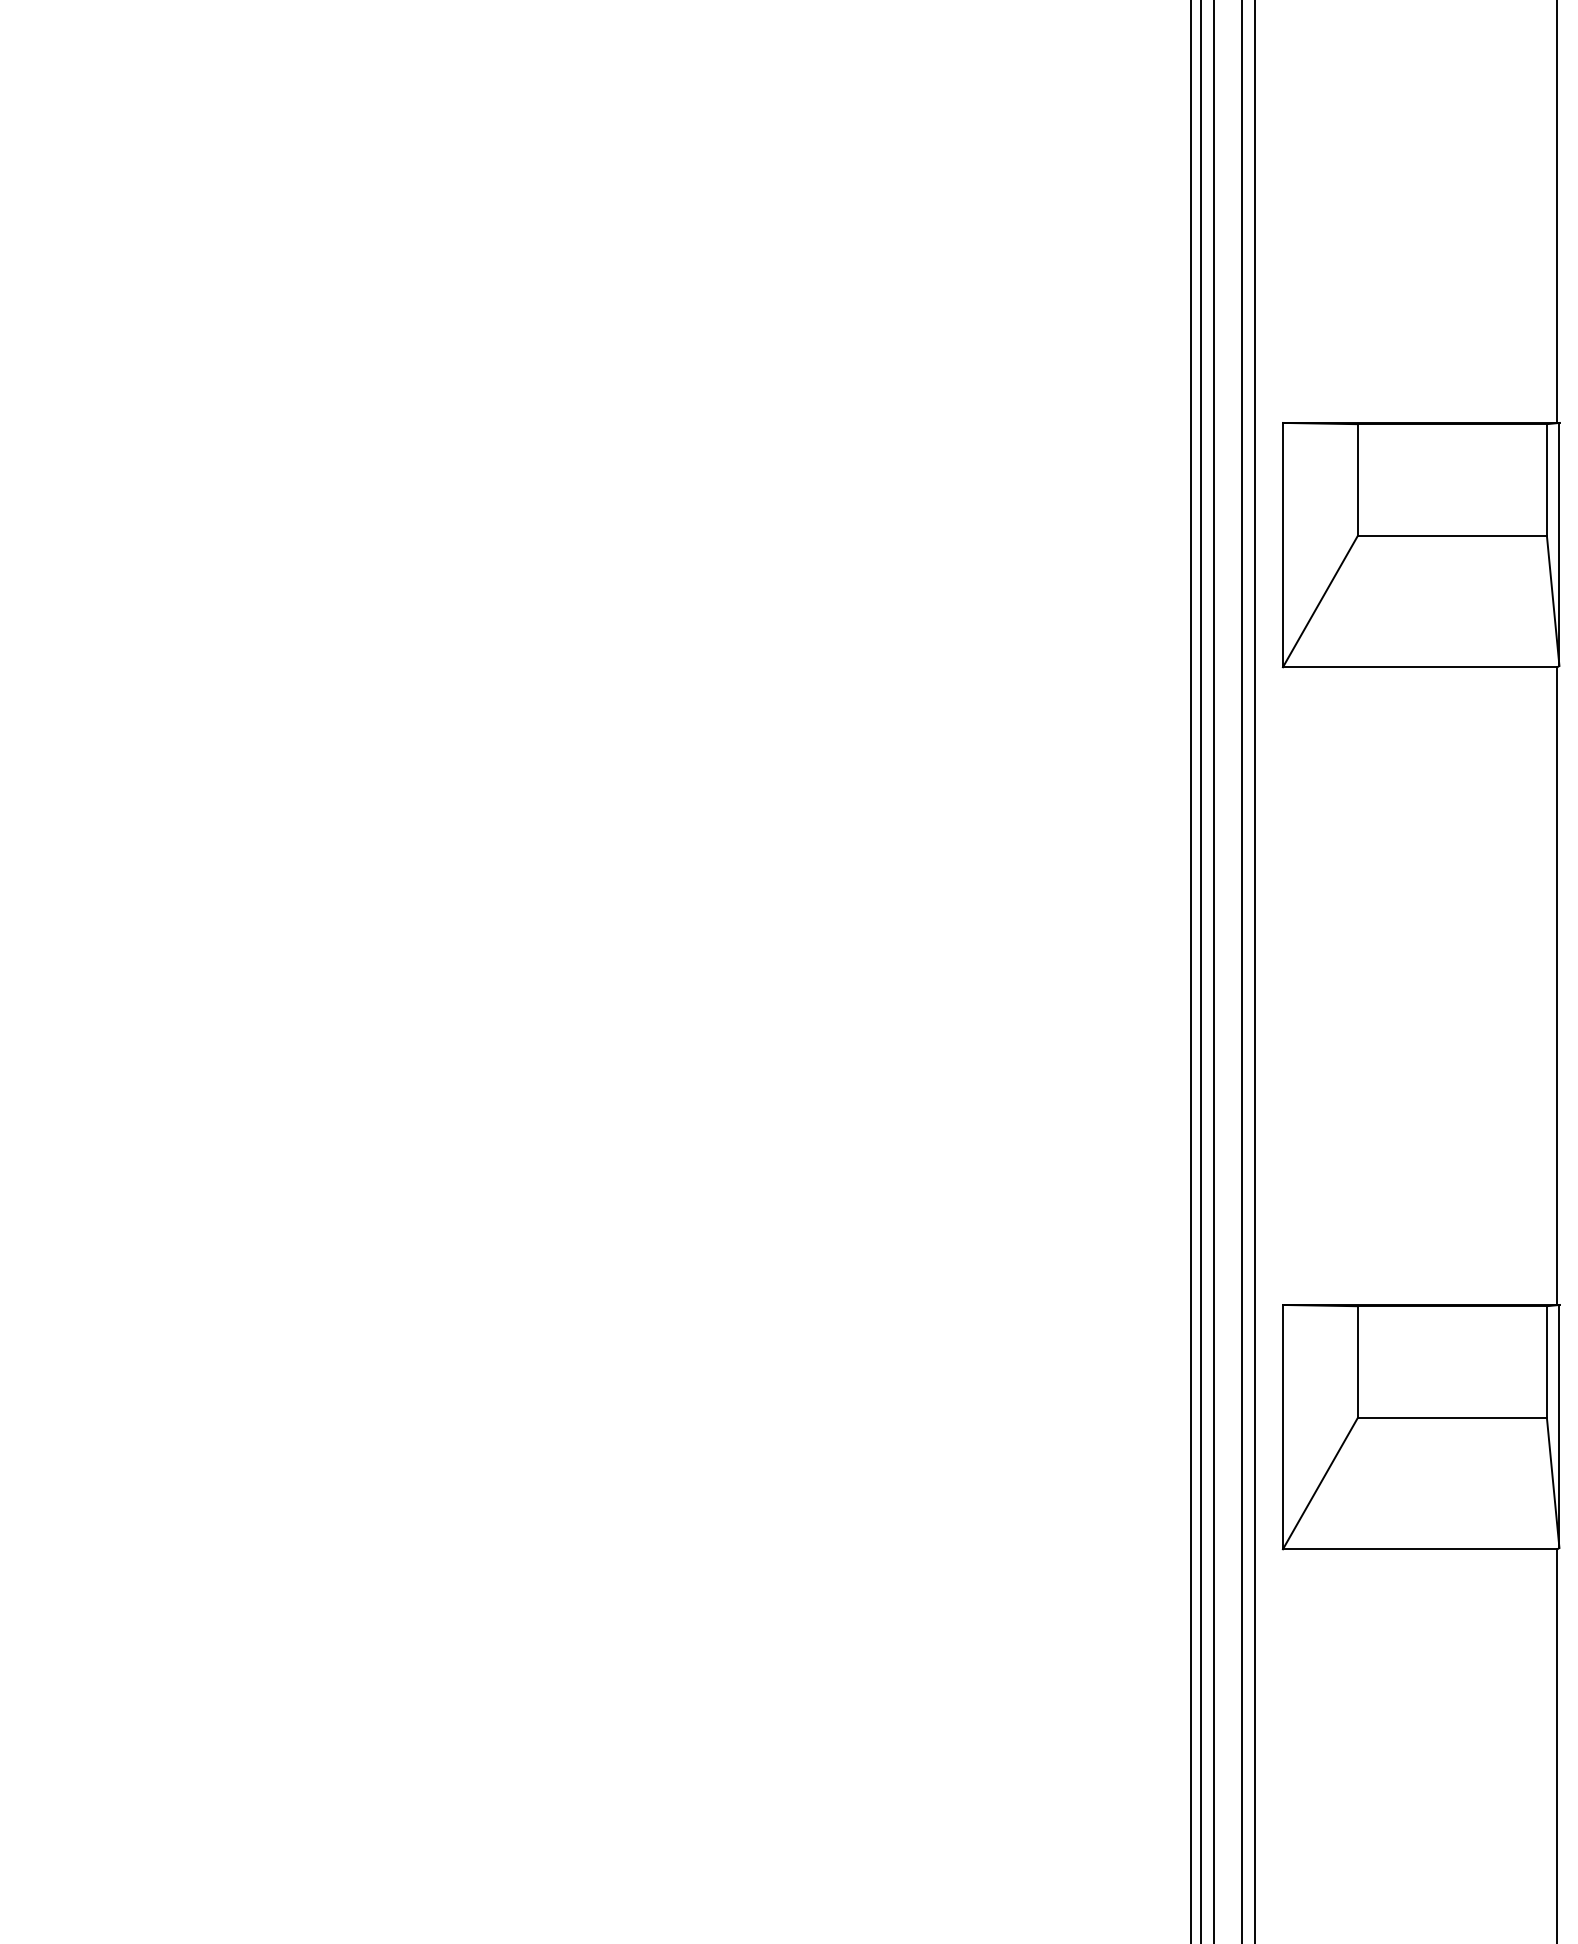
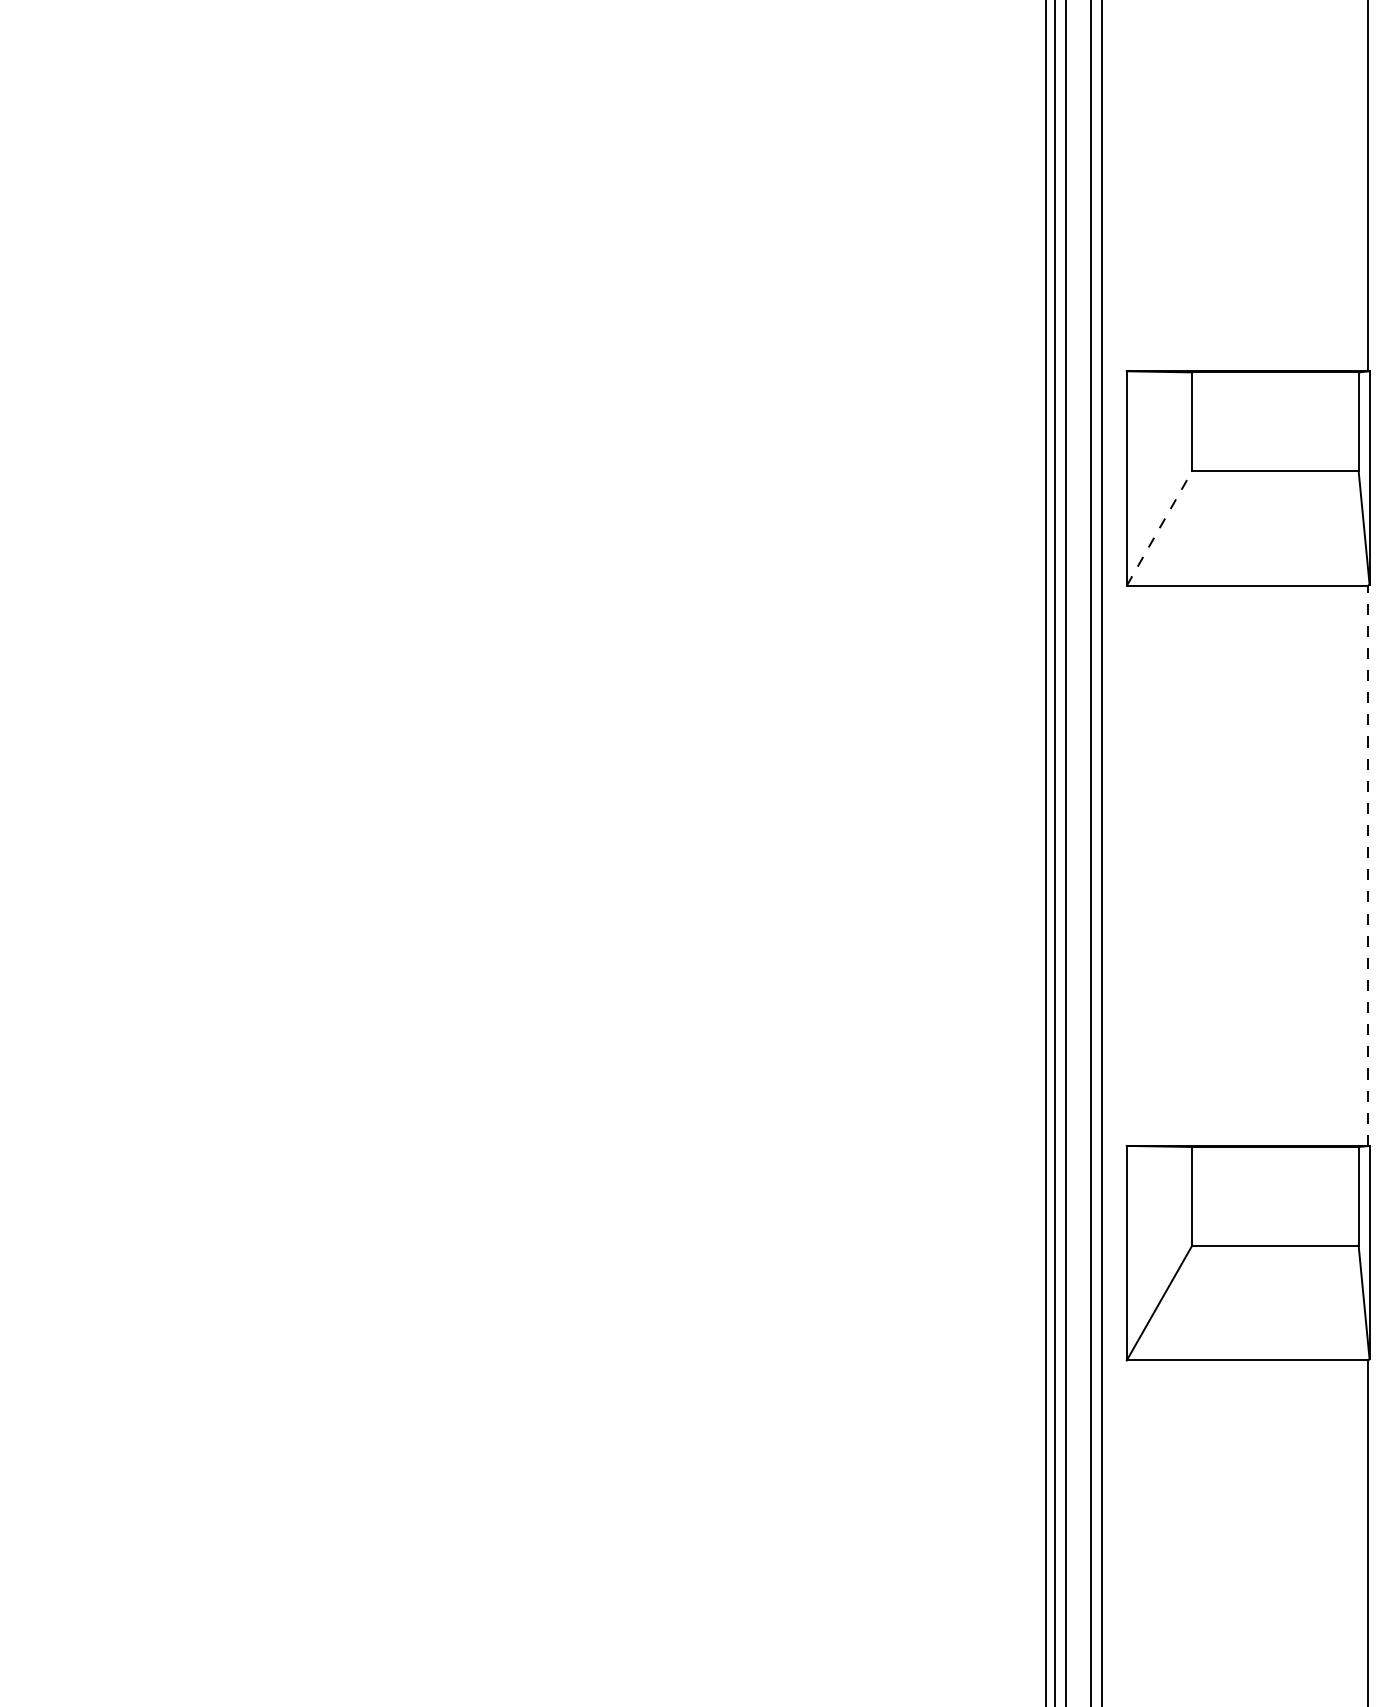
line: (1320, 601) -> (1159, 528), solid -> dashed
line: (1557, 986) -> (1367, 866), solid -> dashed

